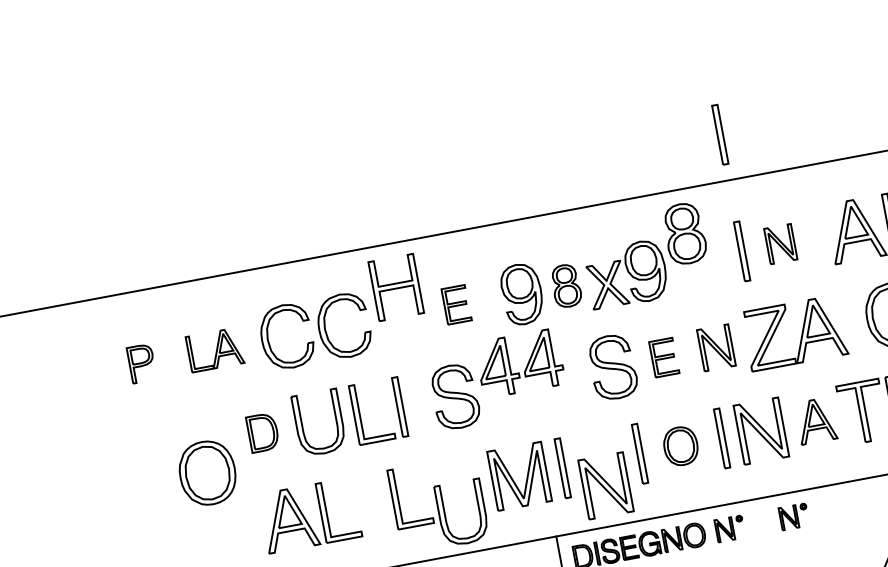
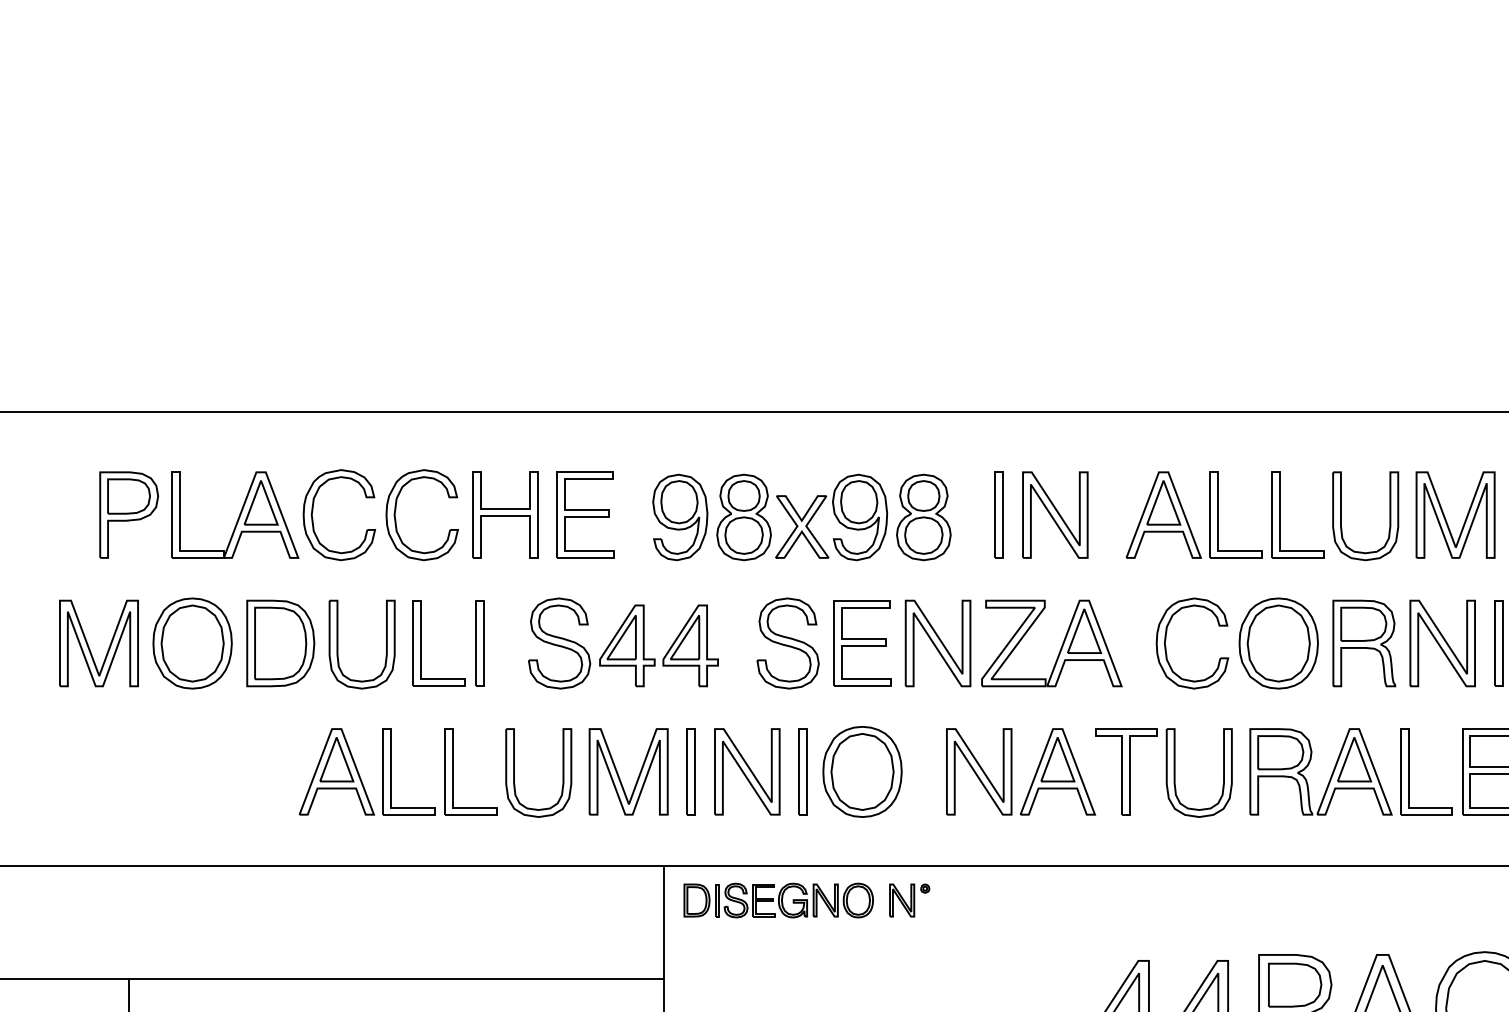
part: (719, 134) -> (998, 345), removed
part: (684, 233) -> (923, 517), moved
part: (780, 243) -> (1055, 514), size x1.67
part: (565, 286) -> (743, 517), size x1.43
part: (396, 287) -> (505, 514), moved
part: (456, 304) -> (585, 514), size x1.67
part: (716, 347) -> (937, 643), size x1.43
part: (215, 349) -> (235, 514), size x1.67
part: (664, 357) -> (862, 643), size x1.67
part: (142, 363) -> (129, 514), size x1.67
part: (526, 367) -> (666, 652), moved
part: (816, 420) -> (1058, 771), size x1.43
part: (262, 432) -> (280, 643), size x1.67
part: (721, 438) -> (921, 771), removed
part: (680, 445) -> (862, 771), size x1.67
part: (131, 459) -> (89, 646), added
part: (207, 473) -> (192, 643), moved
part: (606, 485) -> (747, 771), moved
part: (445, 515) -> (514, 772), moved
part: (794, 516) -> (1002, 900), removed
part: (305, 517) -> (359, 773), moved

